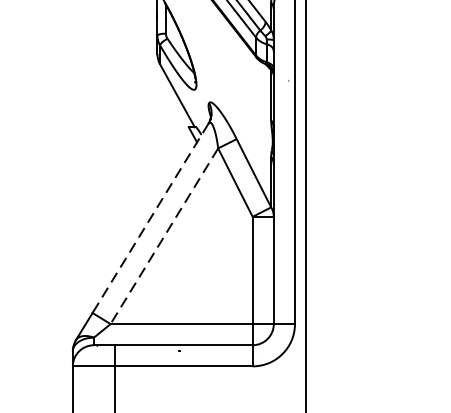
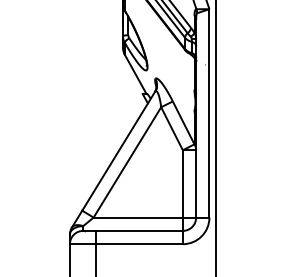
line: (150, 218) -> (118, 151), dashed -> solid
line: (164, 236) -> (127, 162), dashed -> solid

